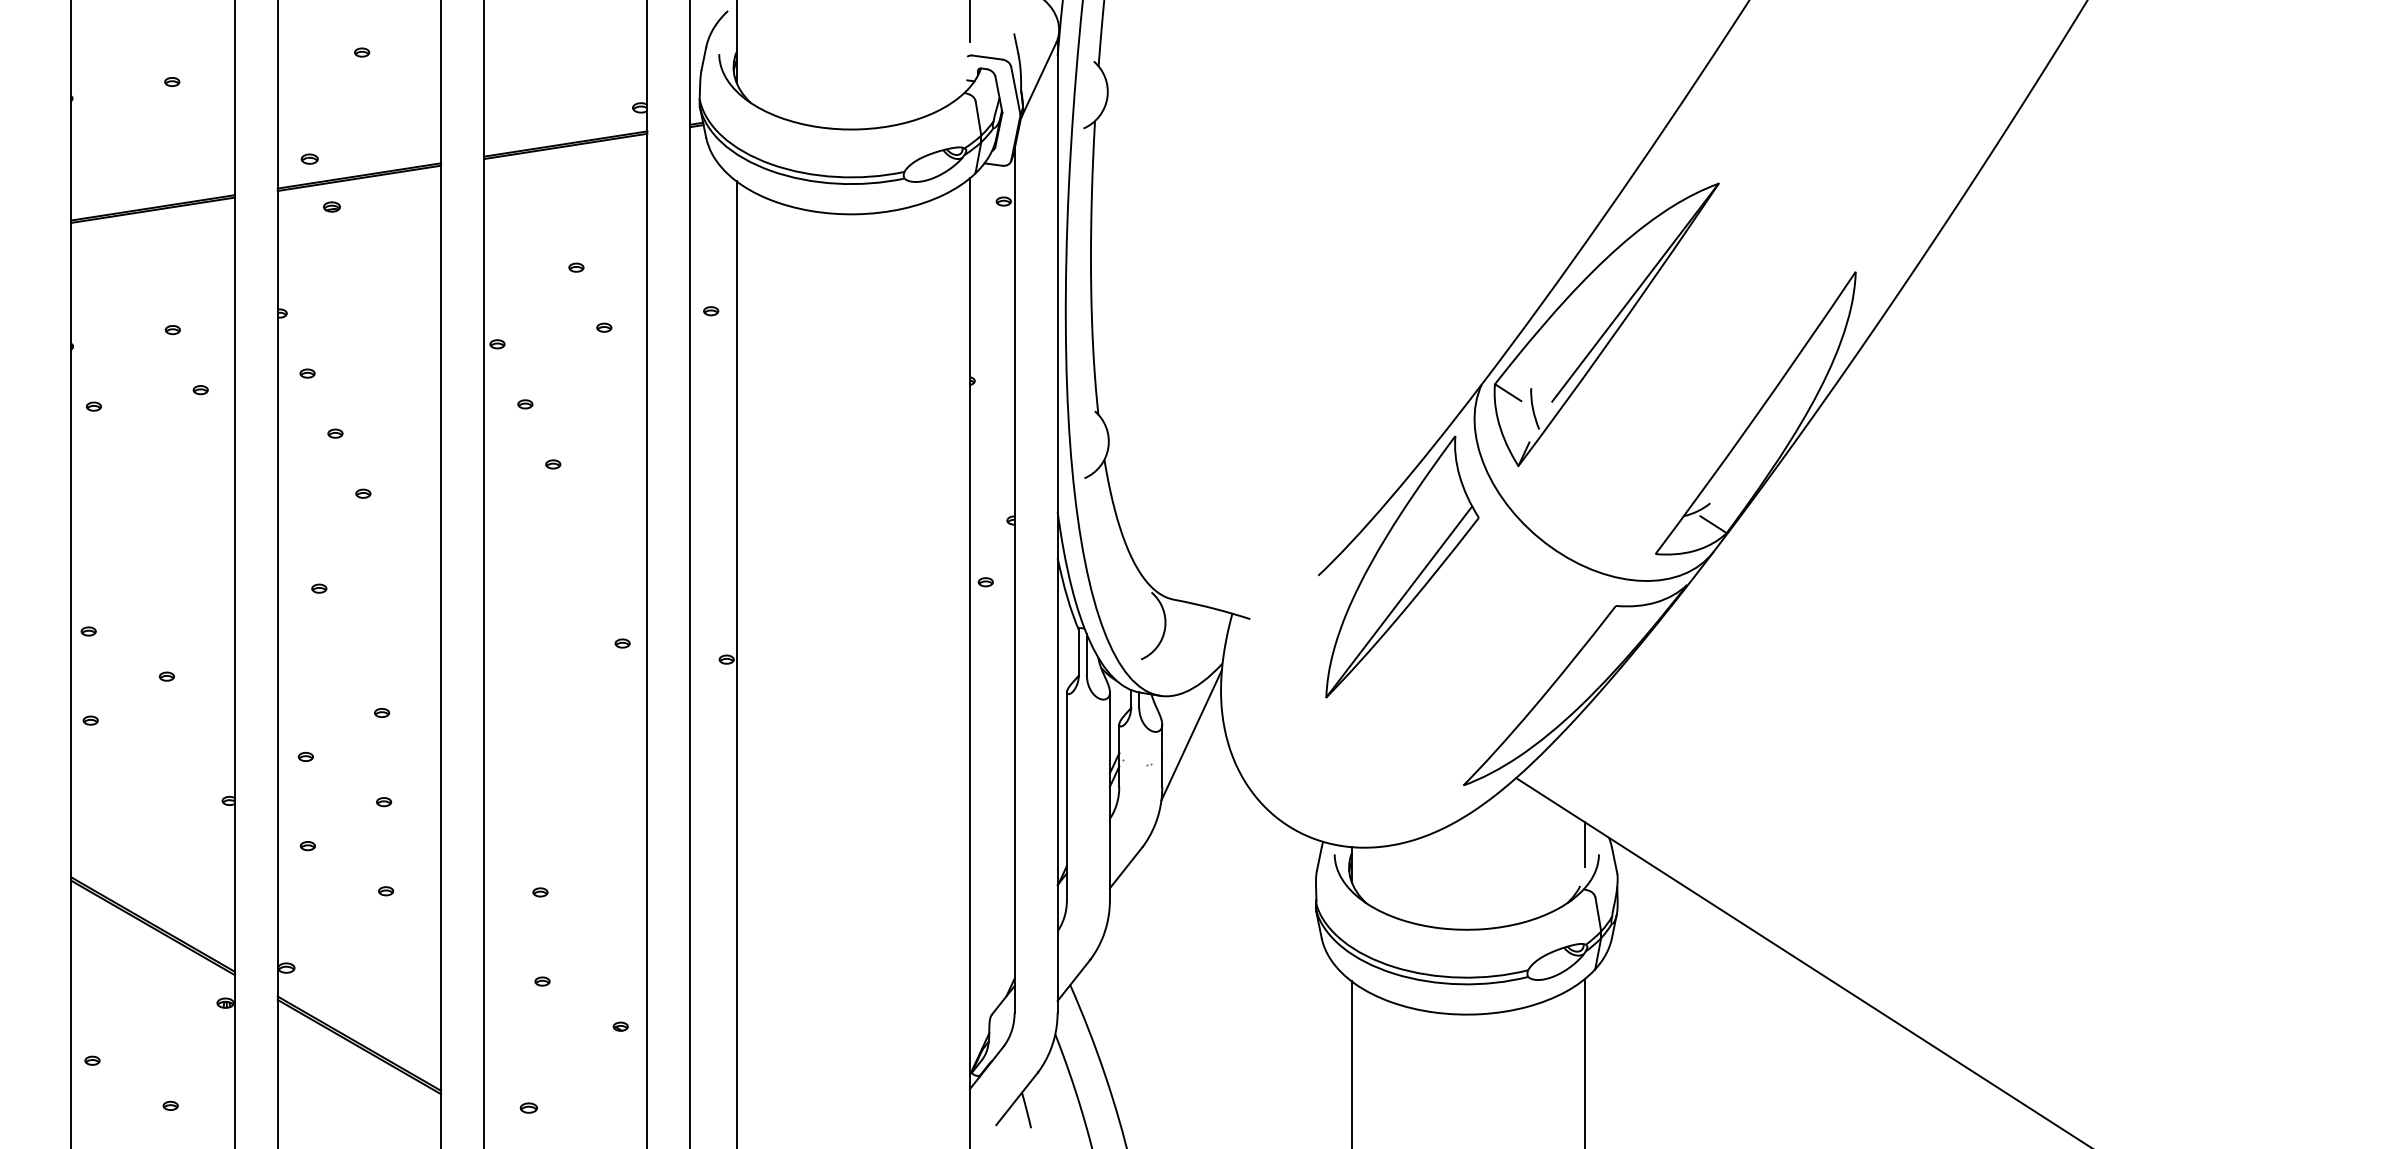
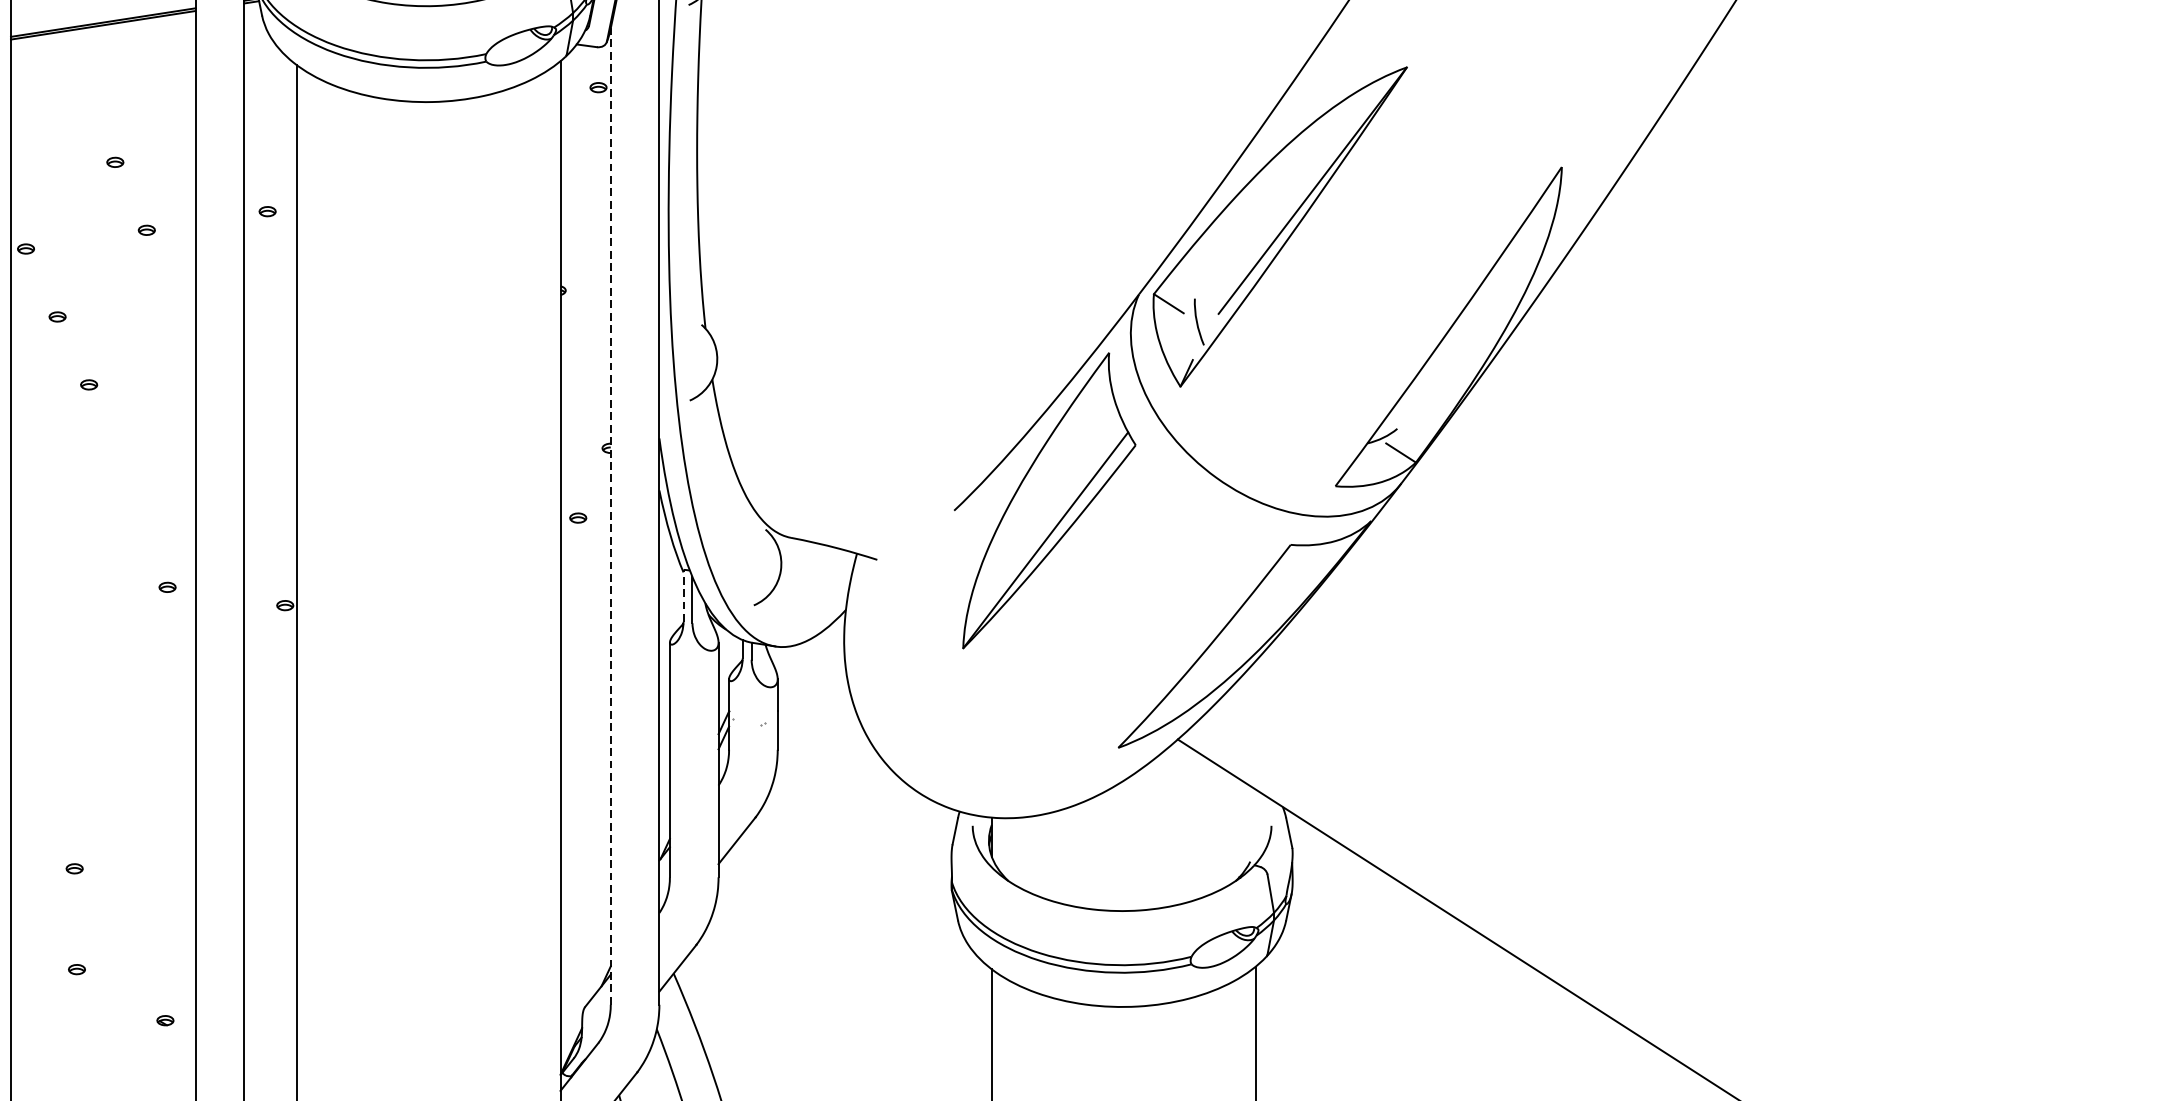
line: (1014, 580) -> (610, 516), solid -> dashed
line: (1078, 650) -> (683, 595), solid -> dashed
line: (1191, 735) -> (810, 691), removed
line: (1585, 844) -> (1256, 814), removed

